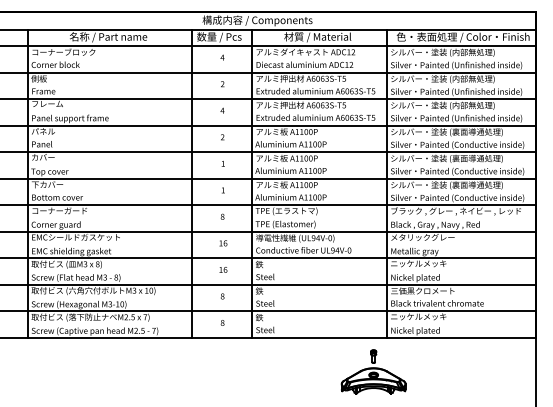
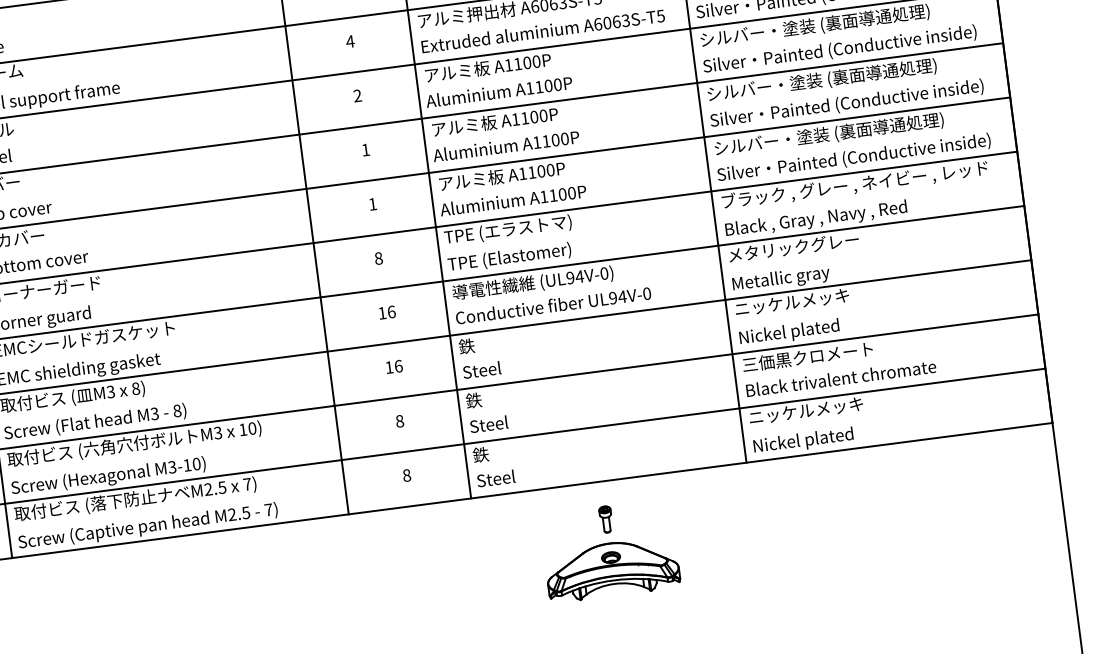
part: (373, 371) -> (609, 550), moved

